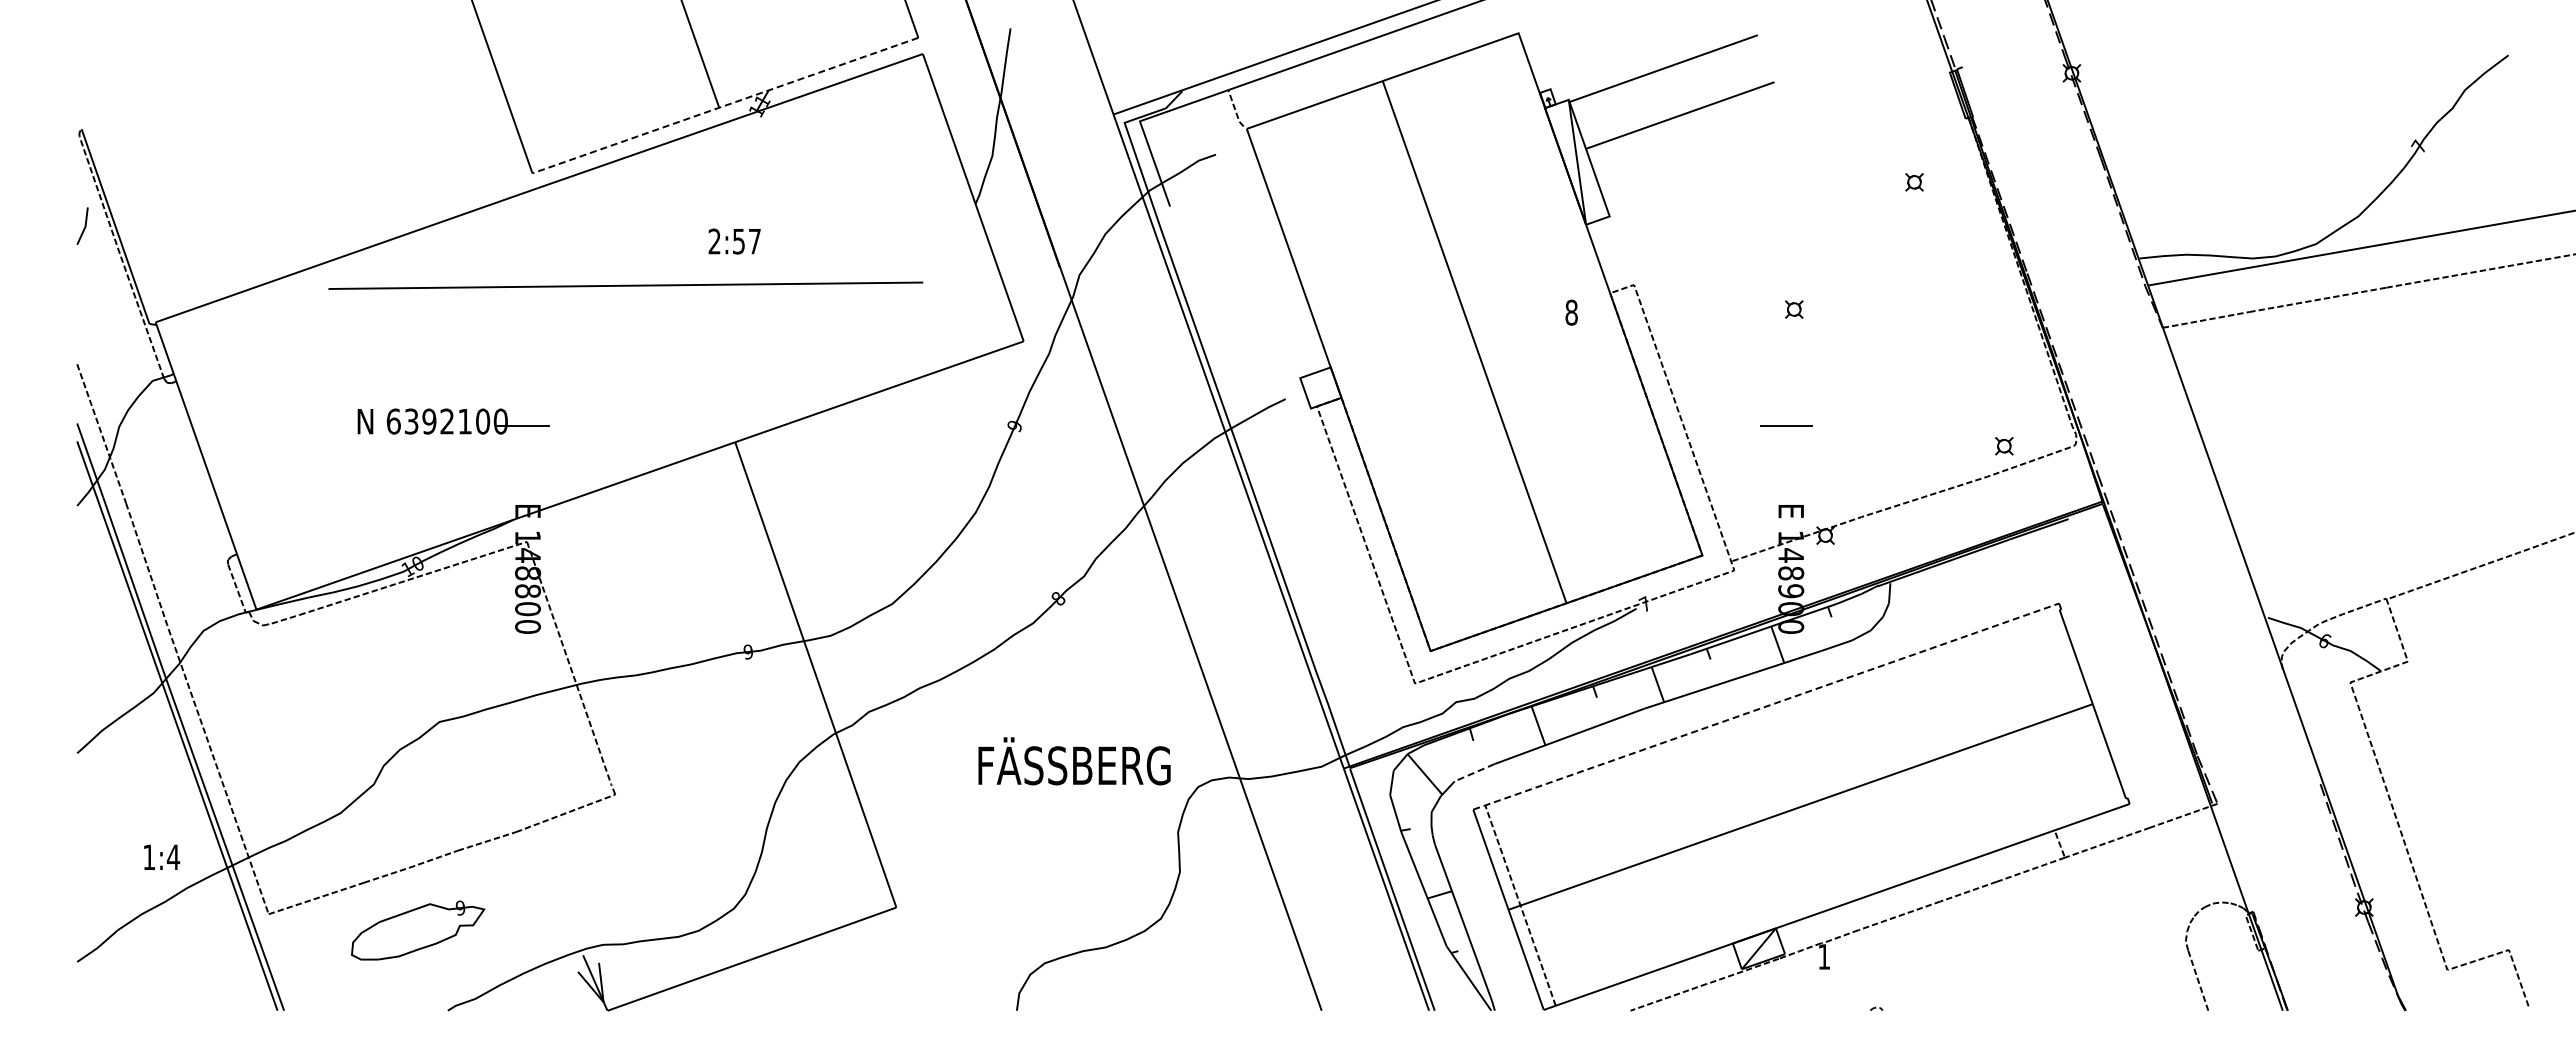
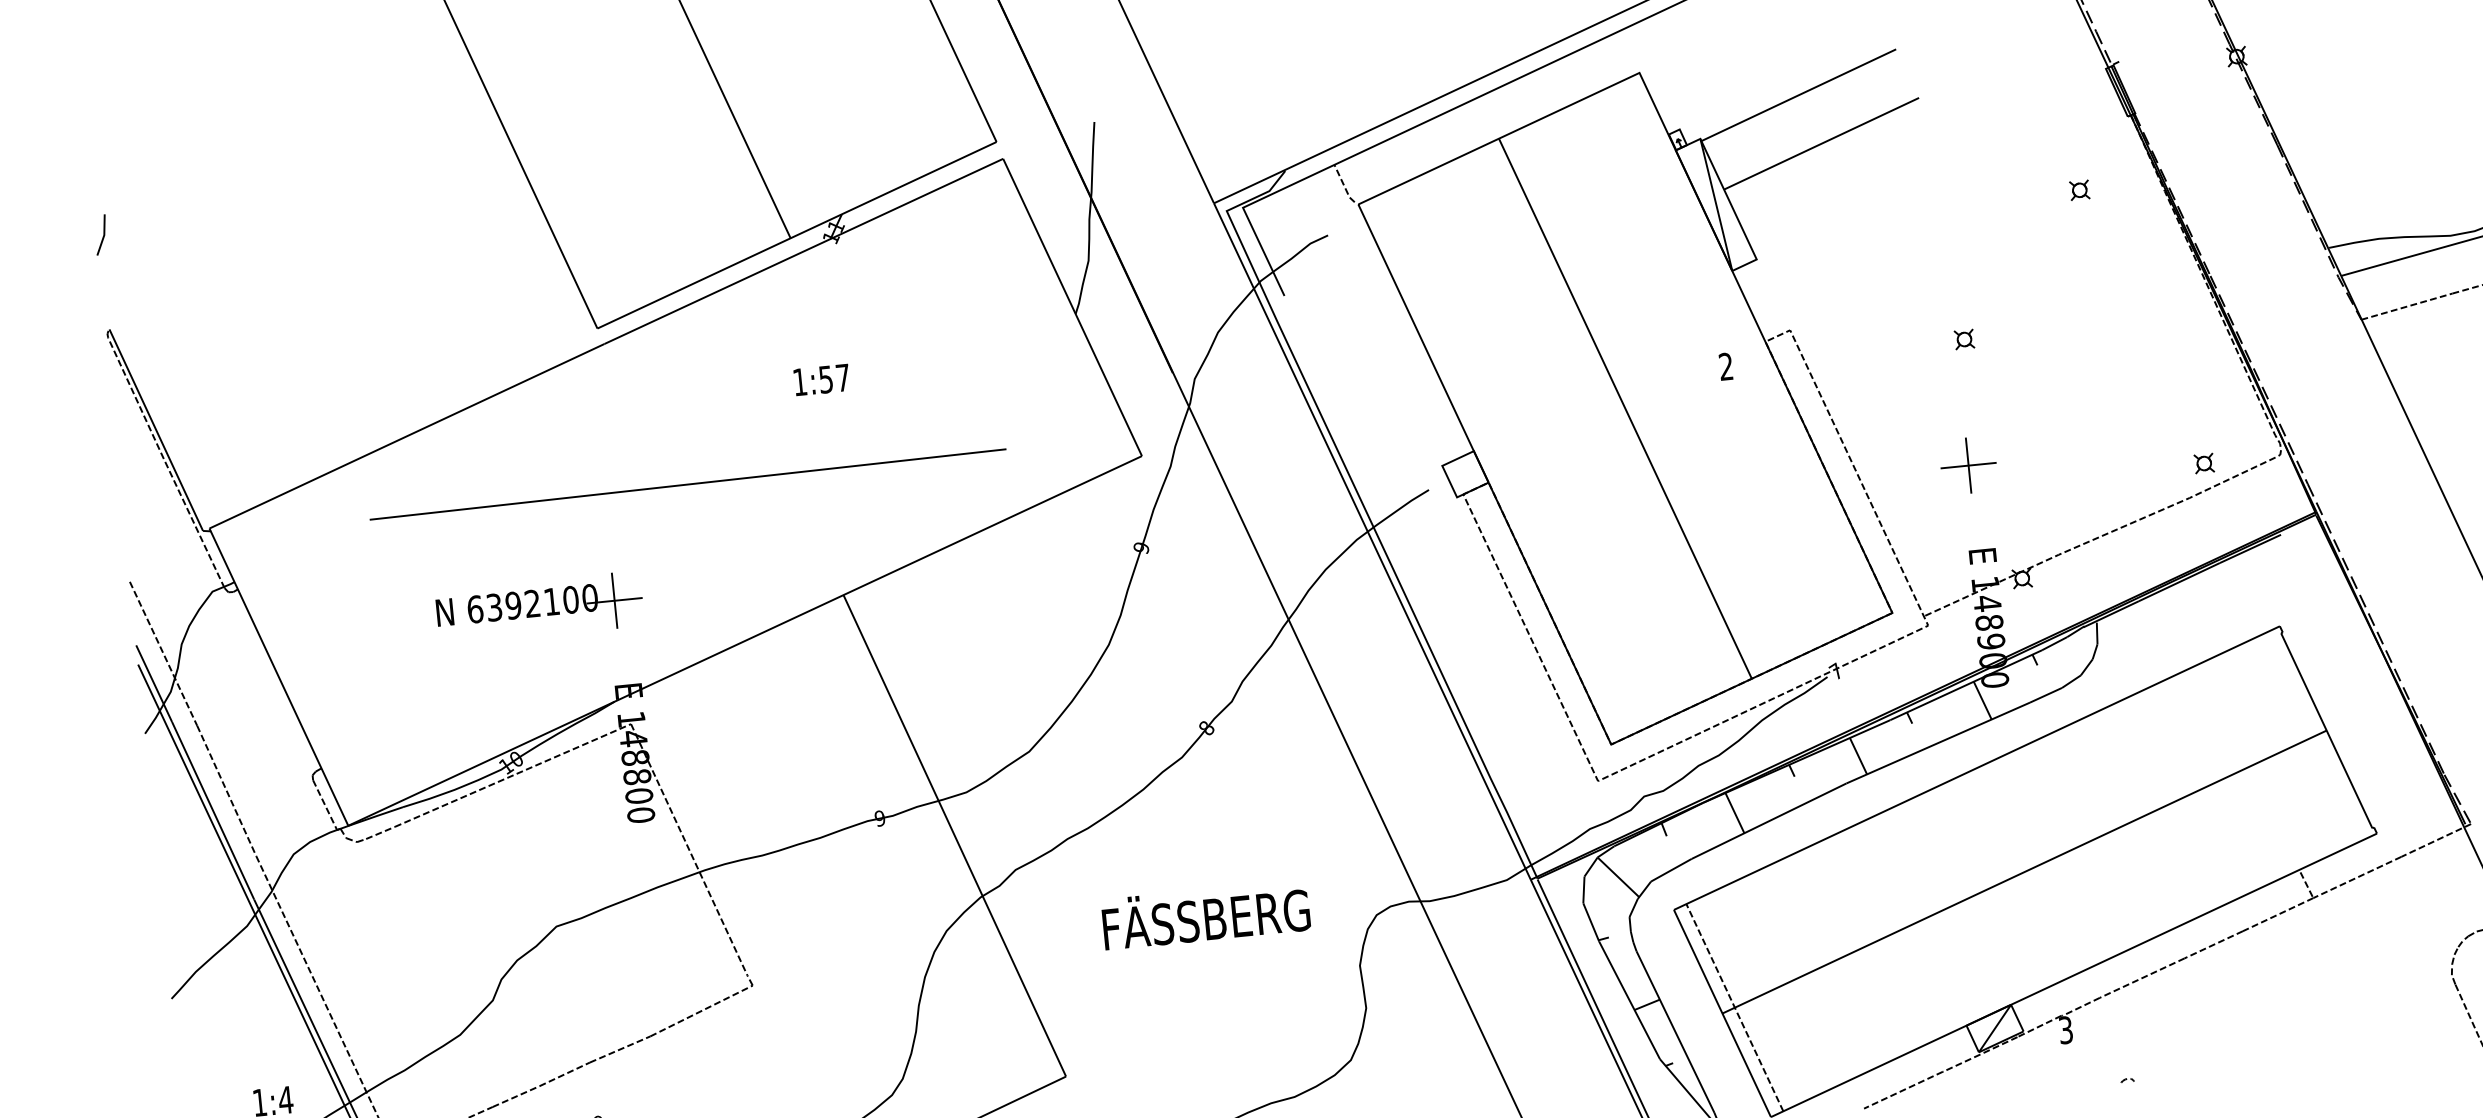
line: (725, 105) -> (797, 235), dashed -> solid
line: (84, 225) -> (103, 234), moved
text: (714, 241) -> (799, 382), 2:57 -> 1:57
line: (625, 285) -> (687, 484), moved
text: (1571, 312) -> (1726, 366), 8 -> 2
line: (523, 426) -> (614, 600), added
line: (1786, 426) -> (1968, 465), added
line: (1766, 706) -> (1977, 767), dashed -> solid
text: (1074, 761) -> (1205, 915), moved
line: (1474, 772) -> (1671, 869), dashed -> solid
text: (1824, 956) -> (2066, 1029), 1 -> 3

